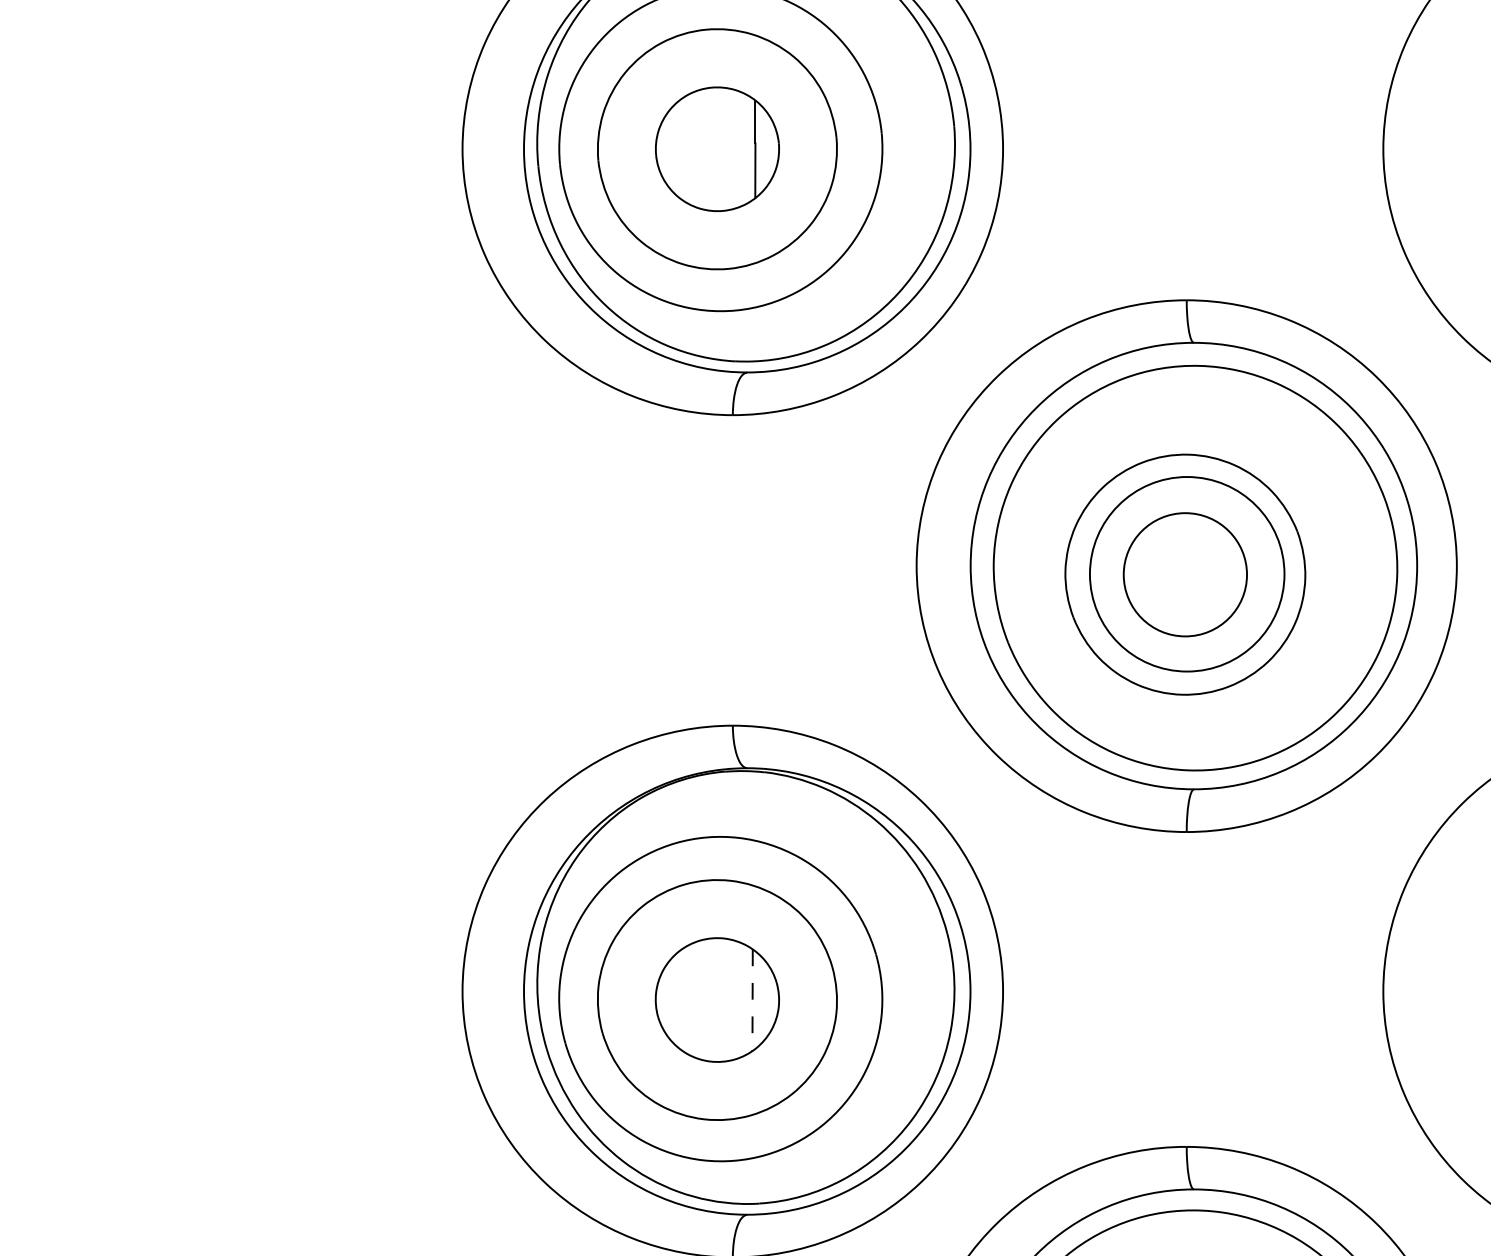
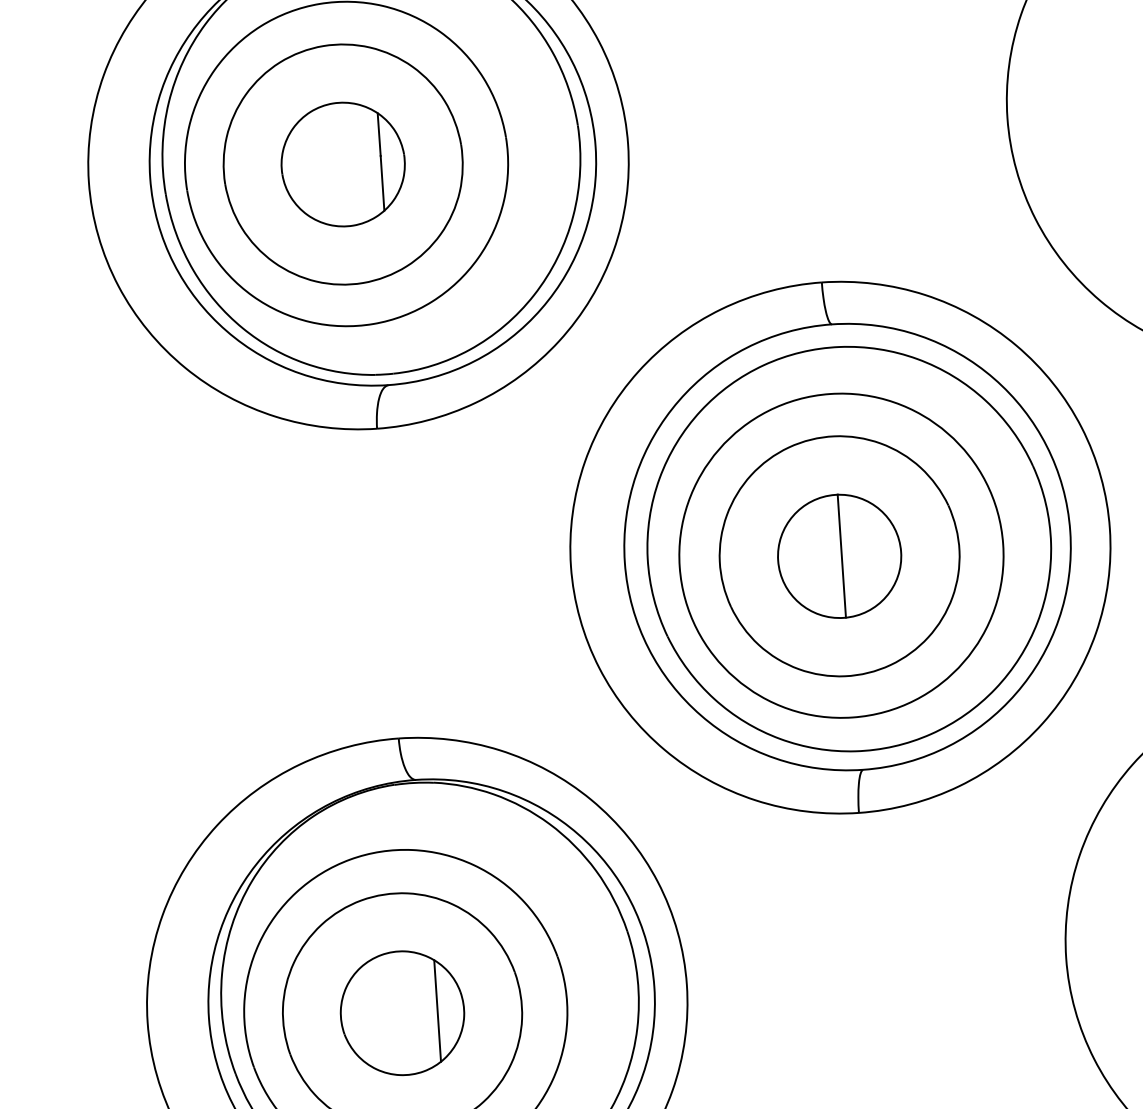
circle: (1187, 574) -> (841, 555), size x1.67
line: (1187, 574) -> (841, 555), added
line: (752, 1000) -> (437, 1011), dashed -> solid

